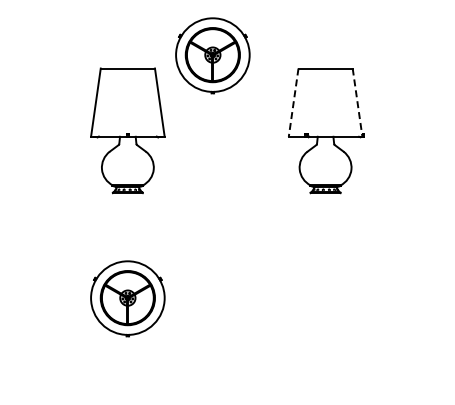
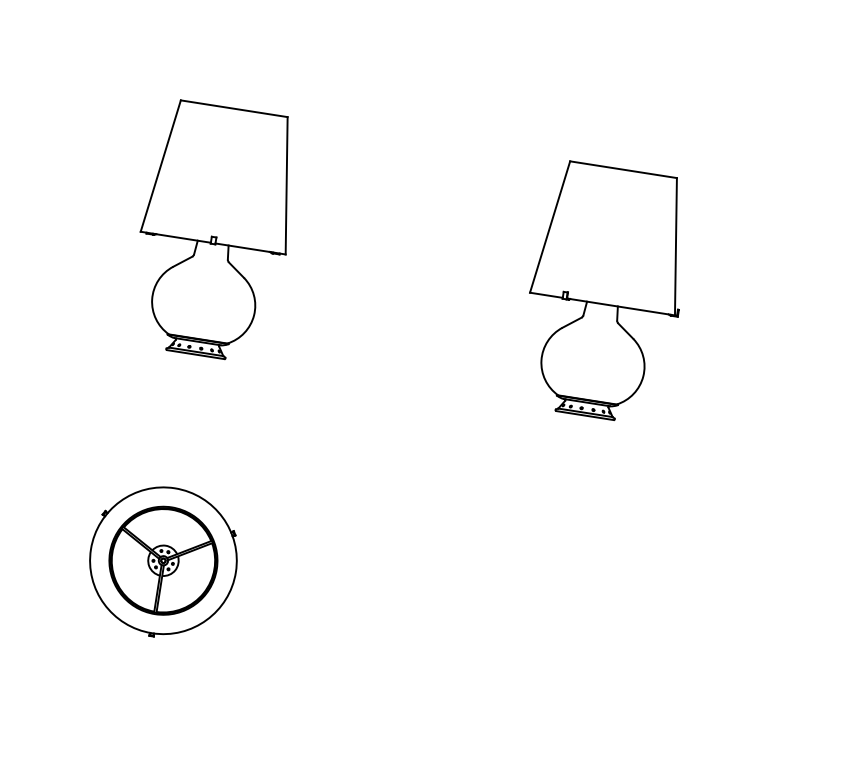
part: (212, 55) -> (404, 109), removed
line: (293, 103) -> (549, 228), dashed -> solid
line: (357, 103) -> (675, 248), dashed -> solid

